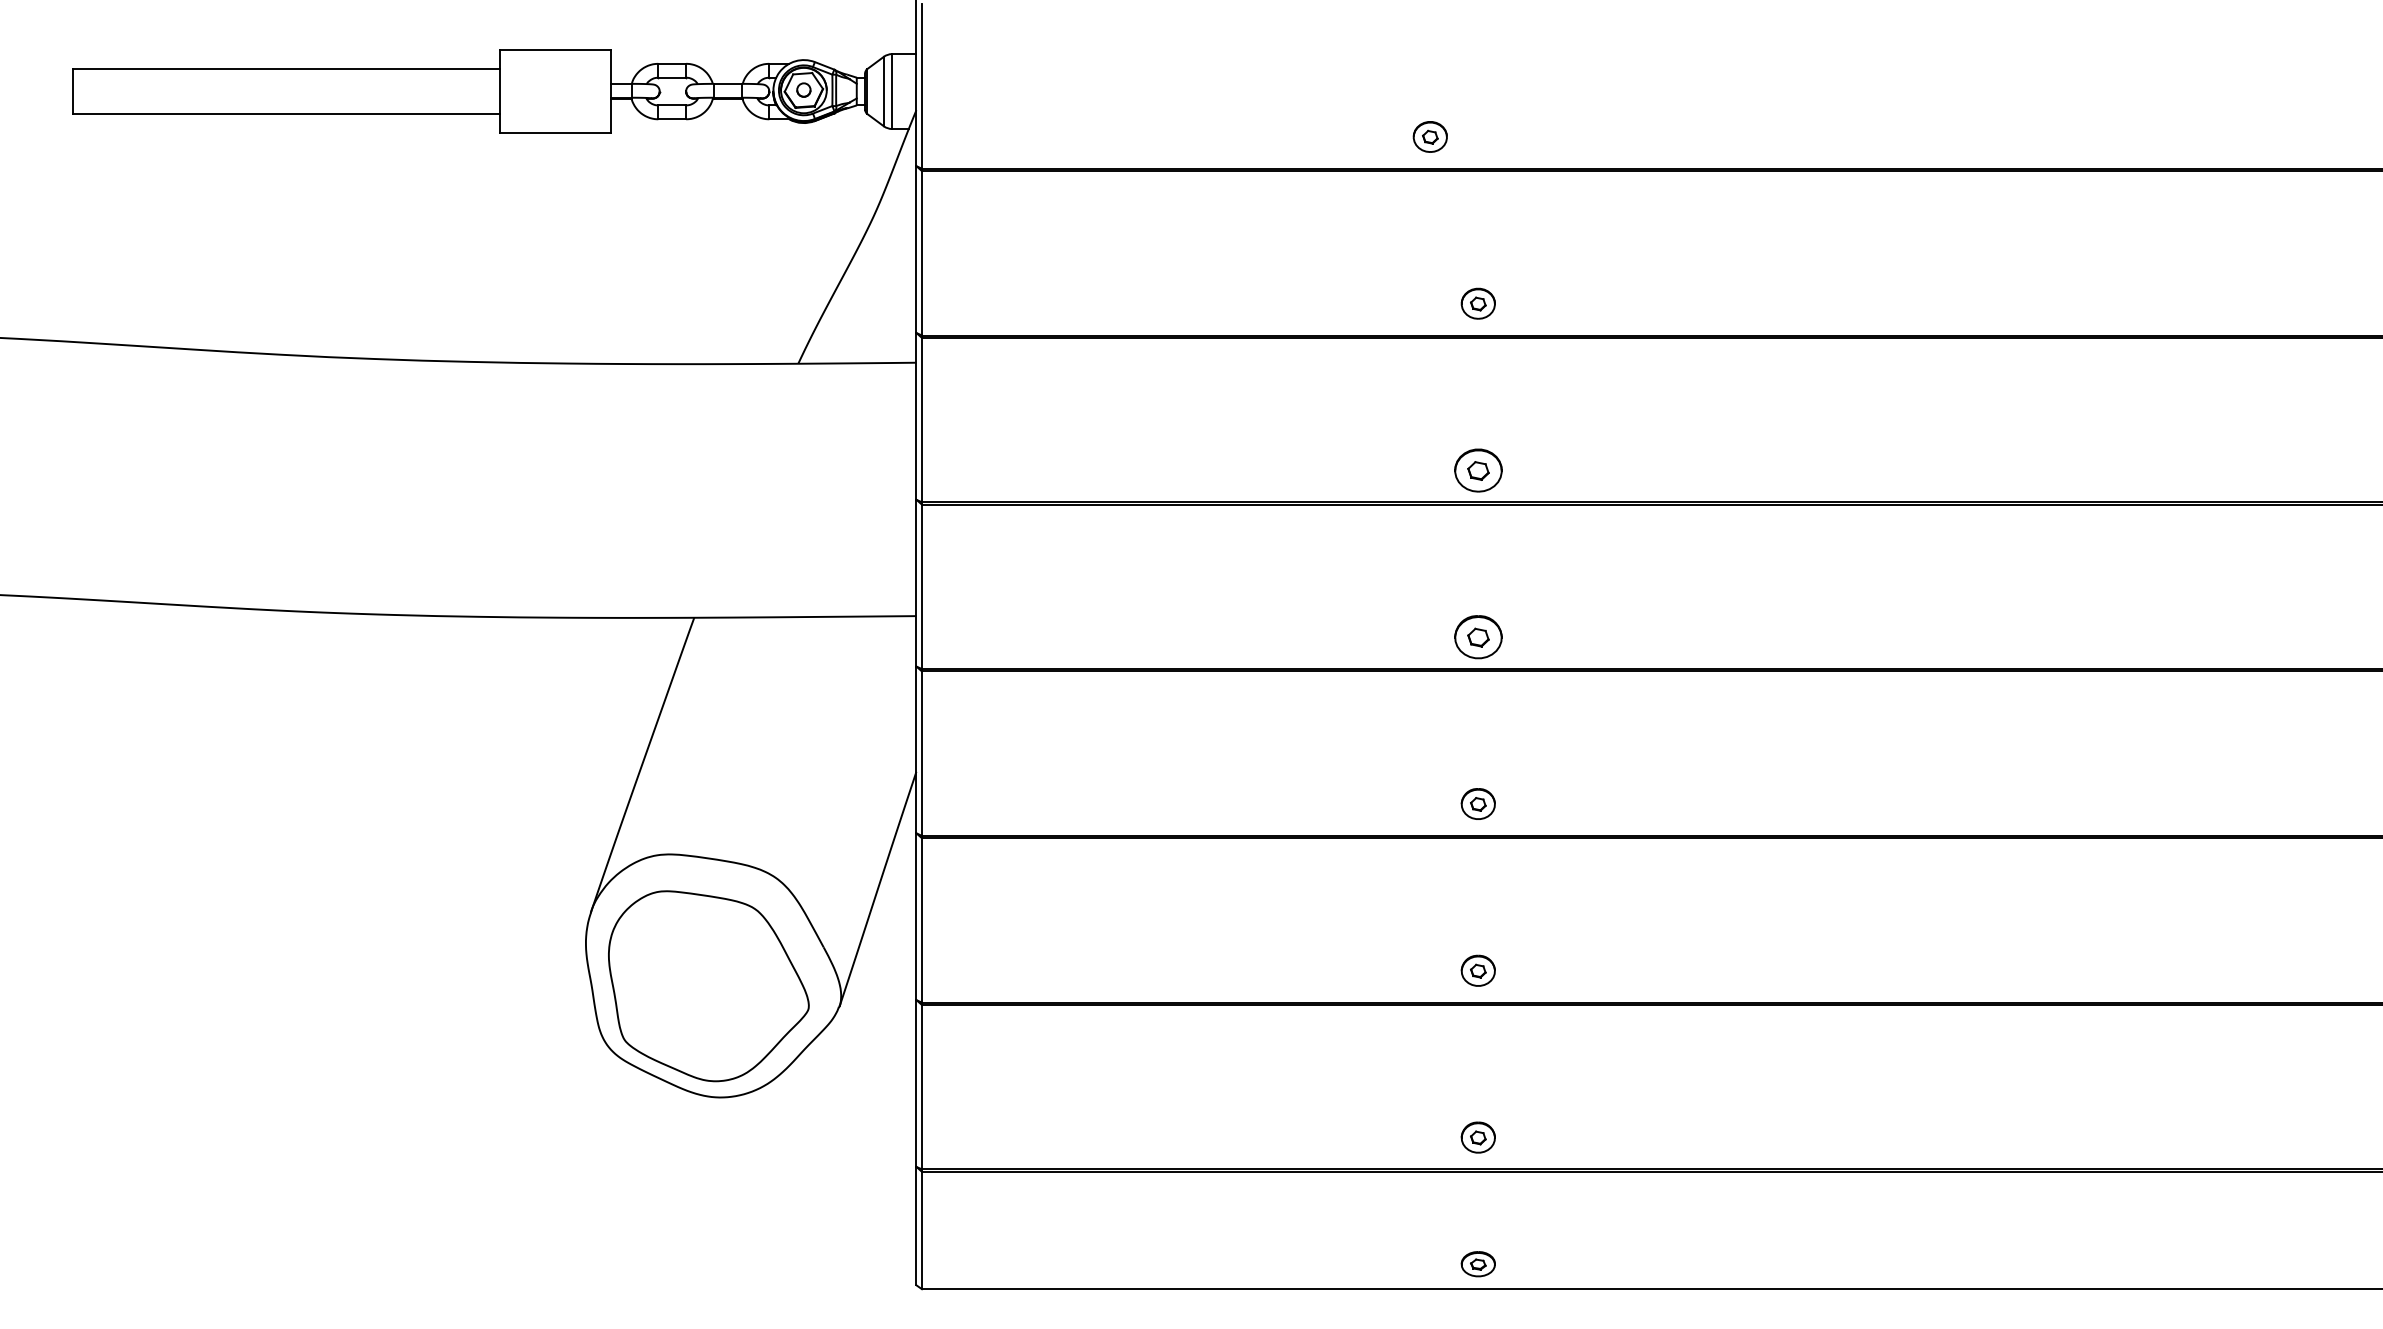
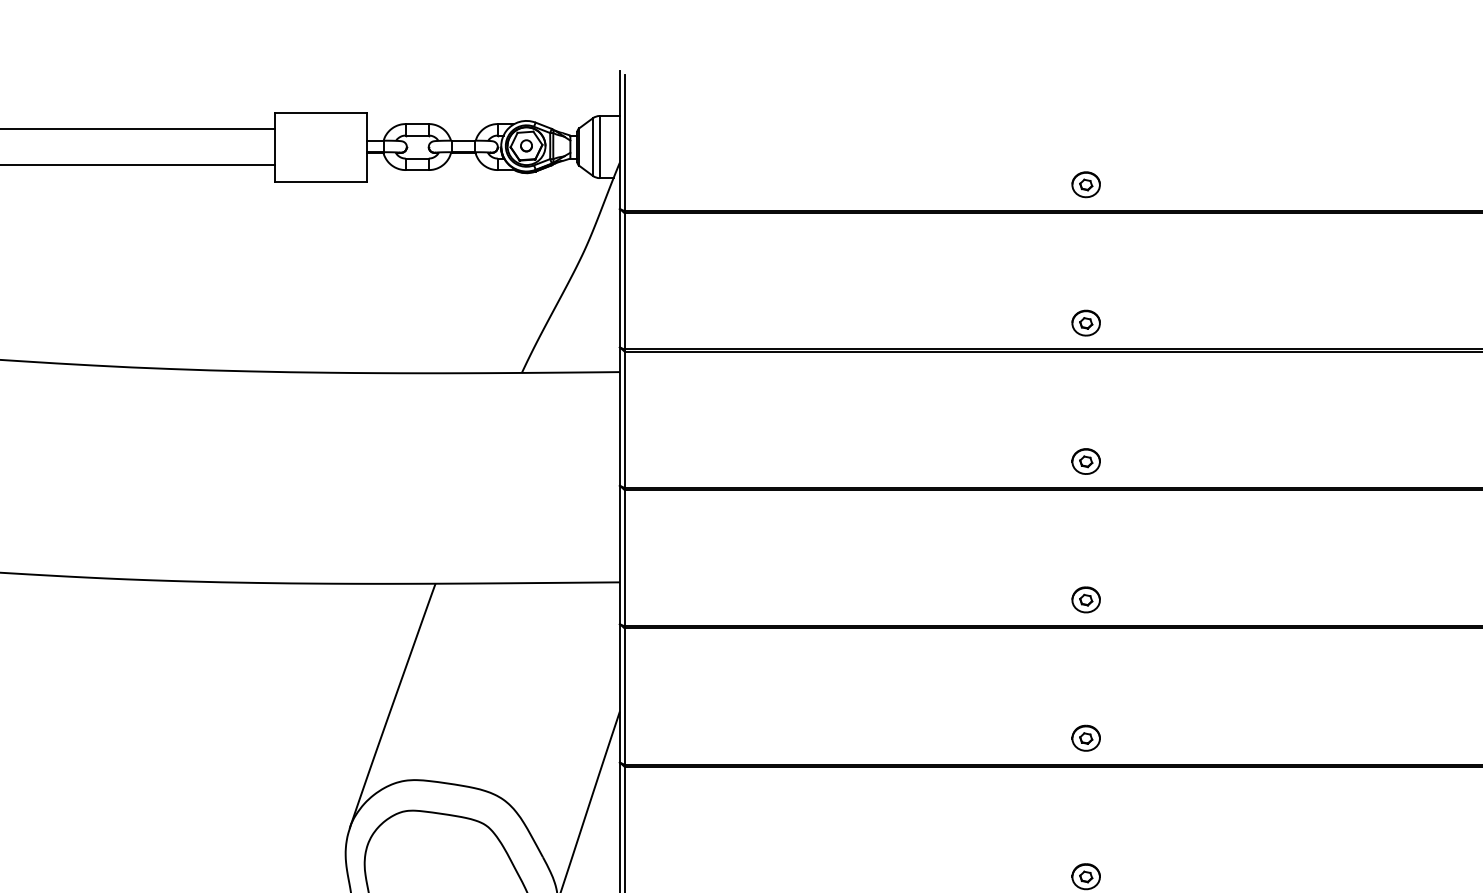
part: (1429, 136) -> (1085, 184), moved
part: (1477, 470) -> (1085, 461), size x0.71
part: (1477, 637) -> (1085, 600), size x0.71

